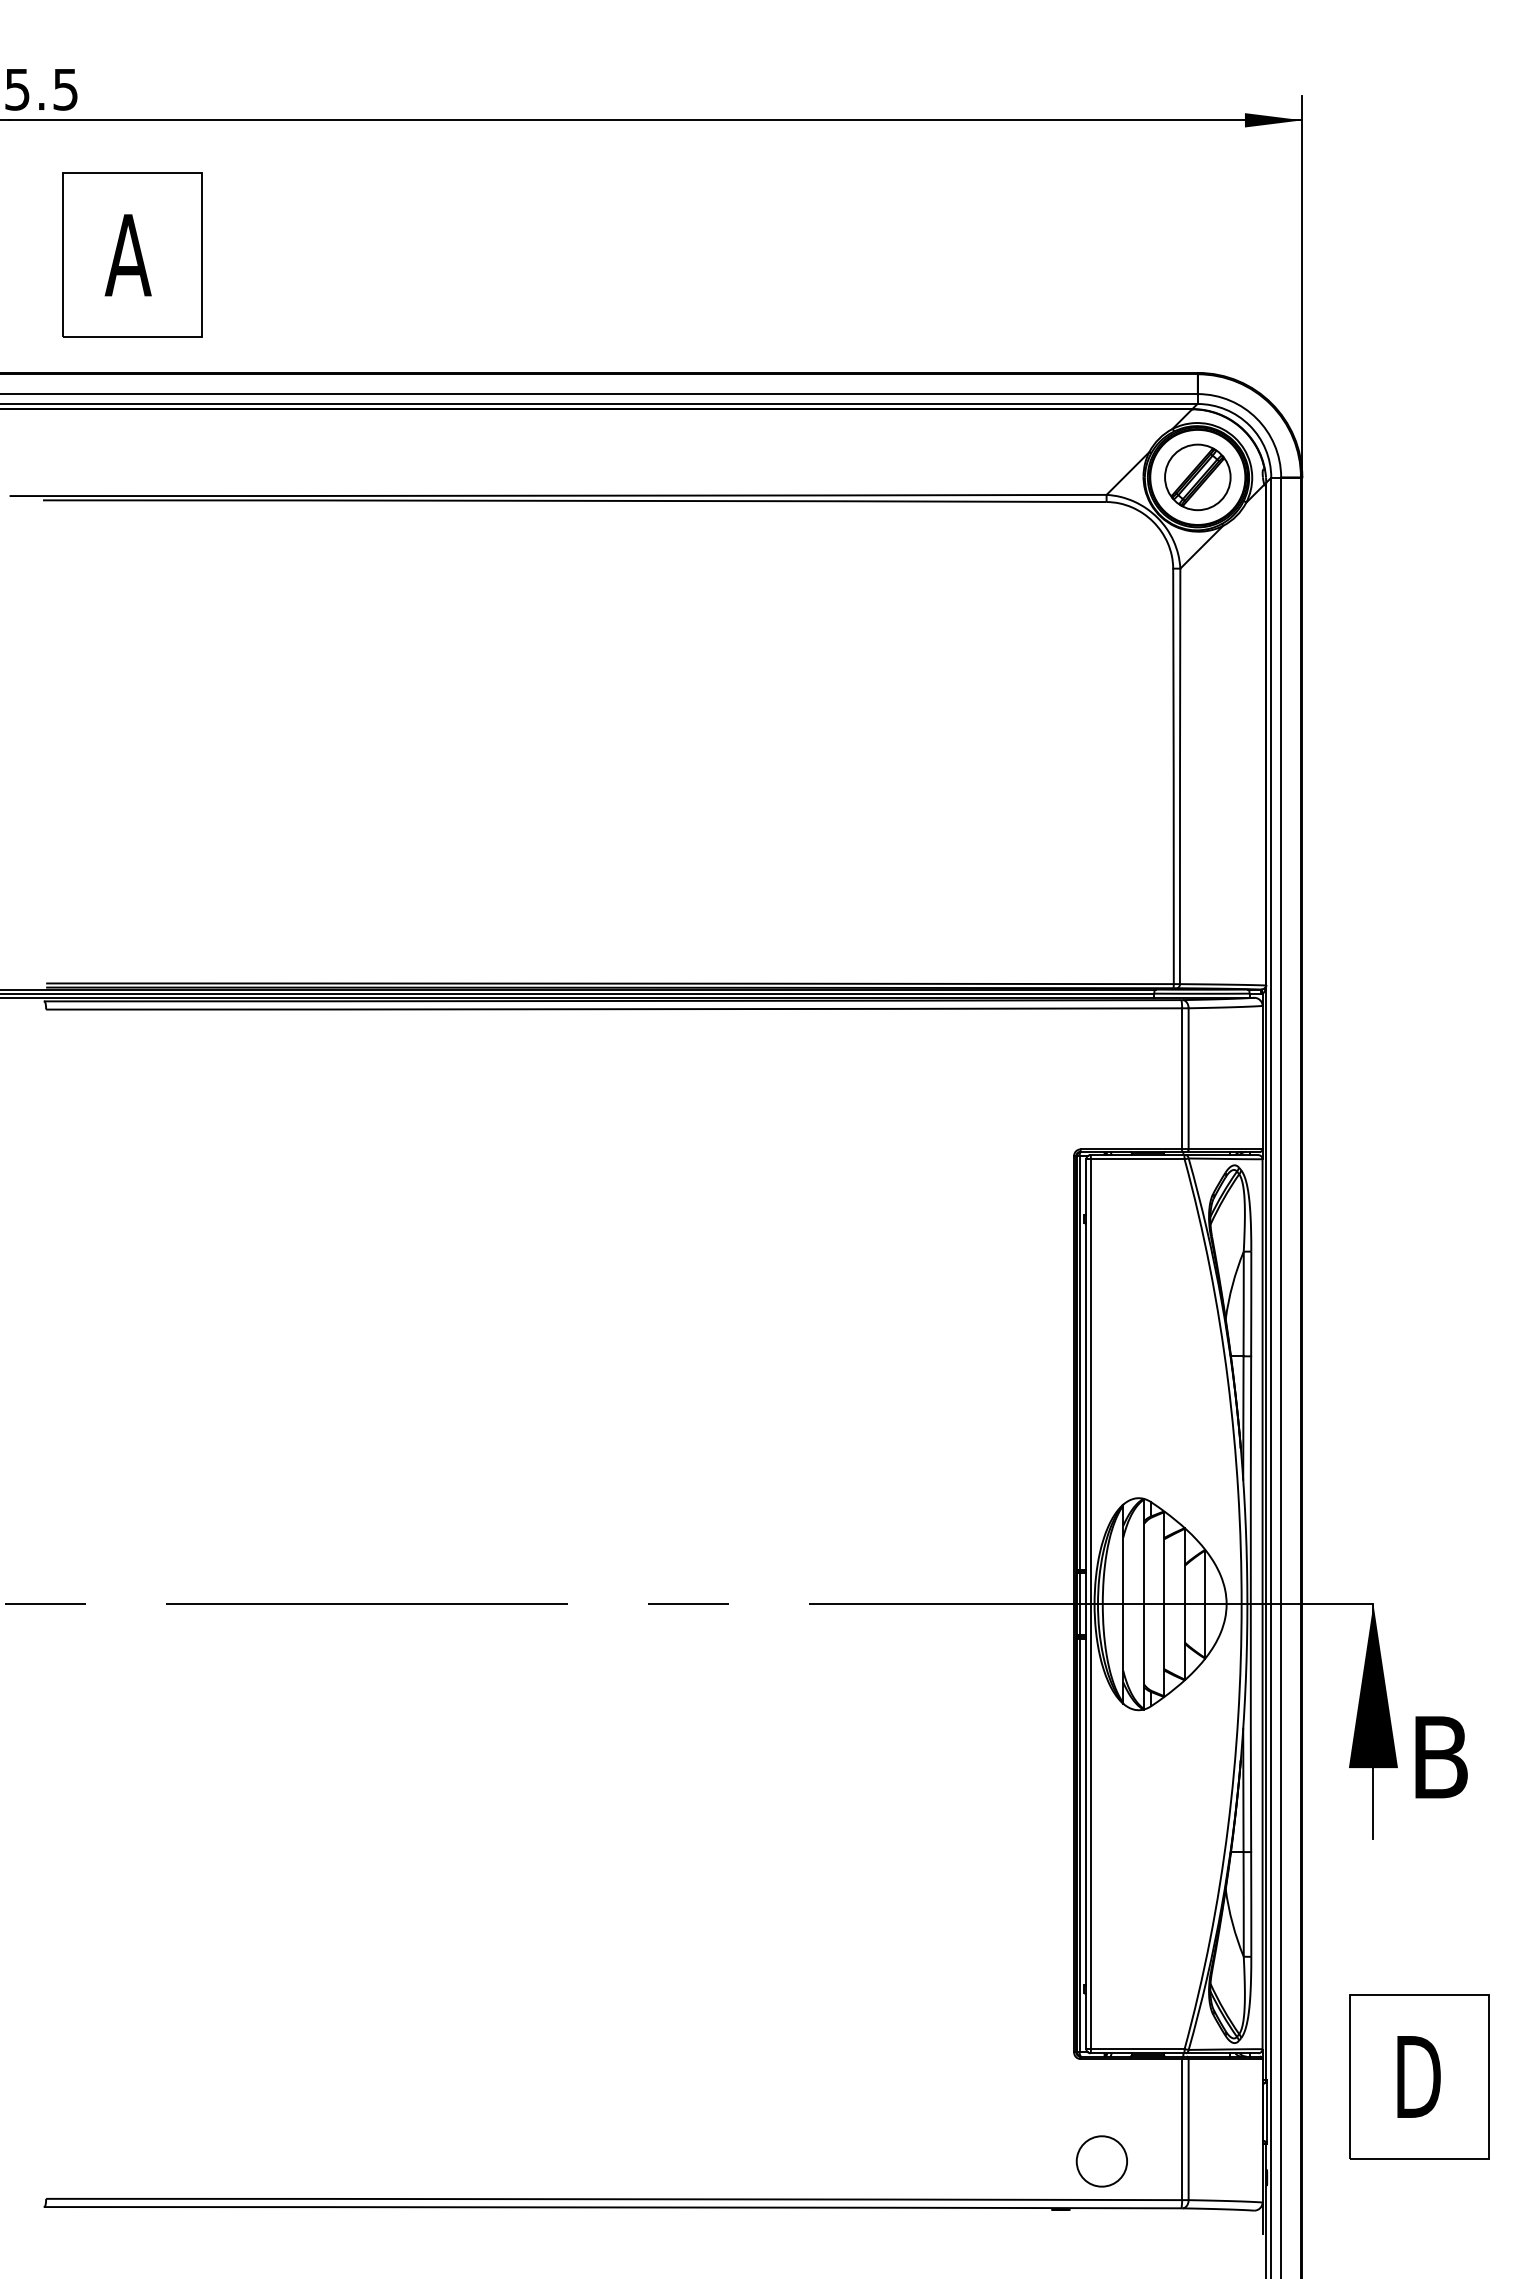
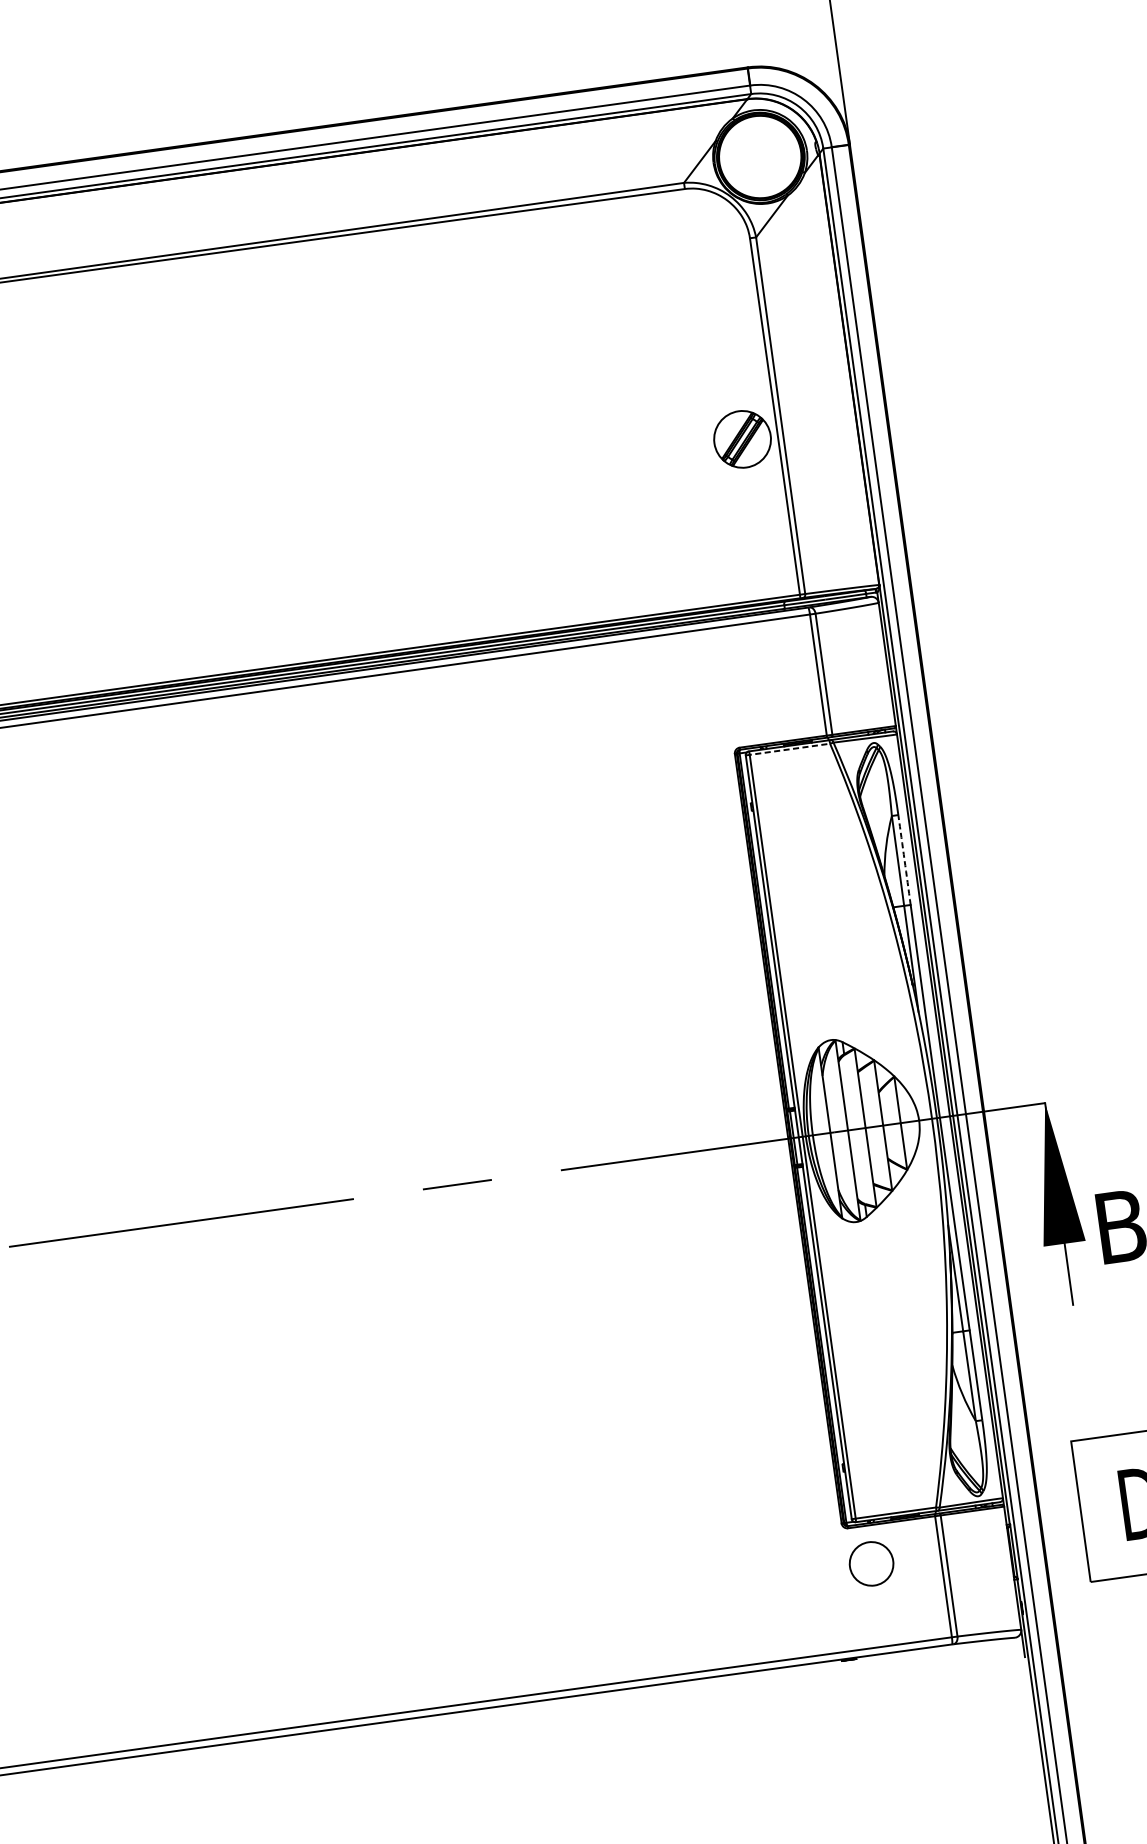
part: (1197, 477) -> (742, 439), moved
line: (1135, 1159) -> (787, 749), solid -> dashed
arc: (1251, 1303) -> (904, 859), solid -> dashed
circle: (1101, 2161) -> (871, 1563), moved

